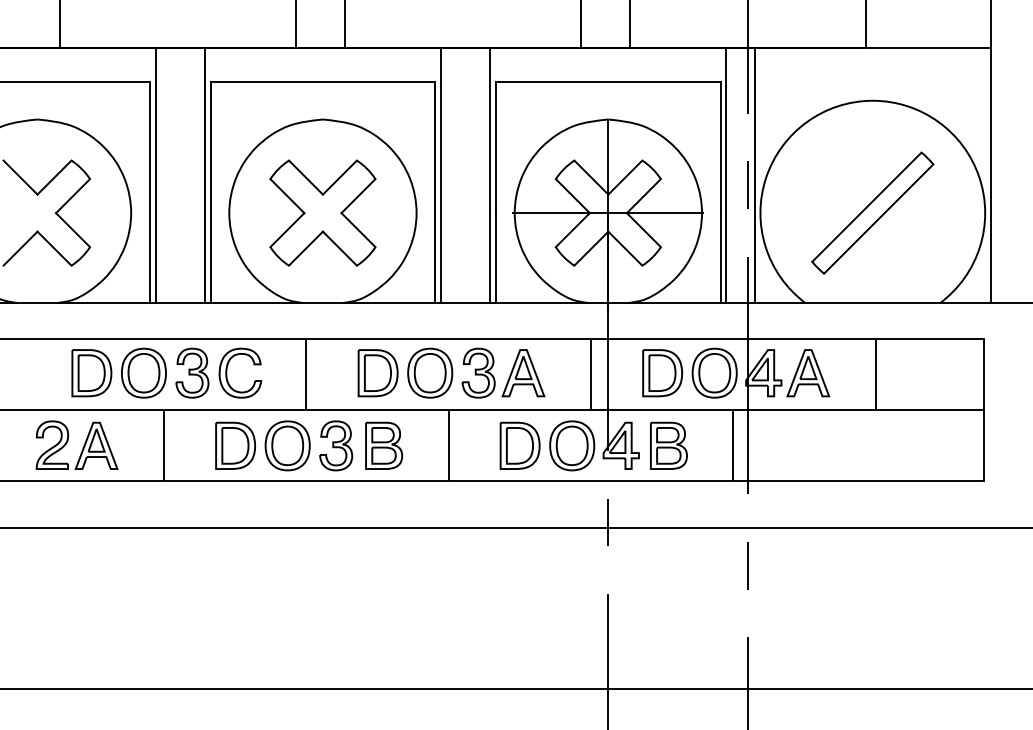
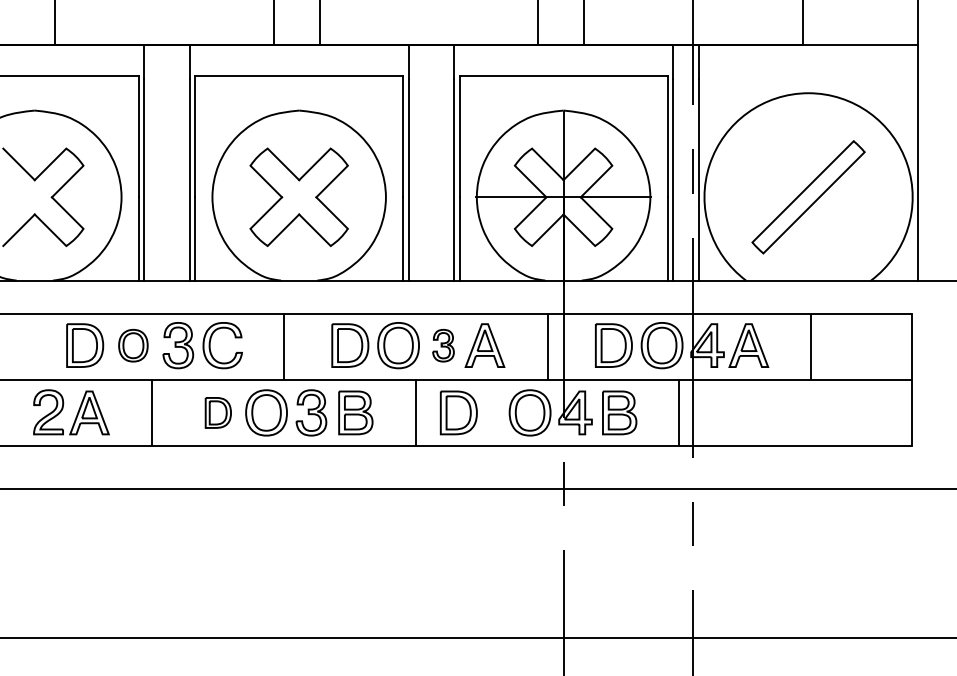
part: (144, 373) -> (133, 345), size x0.7
part: (478, 373) -> (443, 345), size x0.7
part: (235, 445) -> (218, 412), size x0.7
part: (519, 445) -> (458, 412), moved

